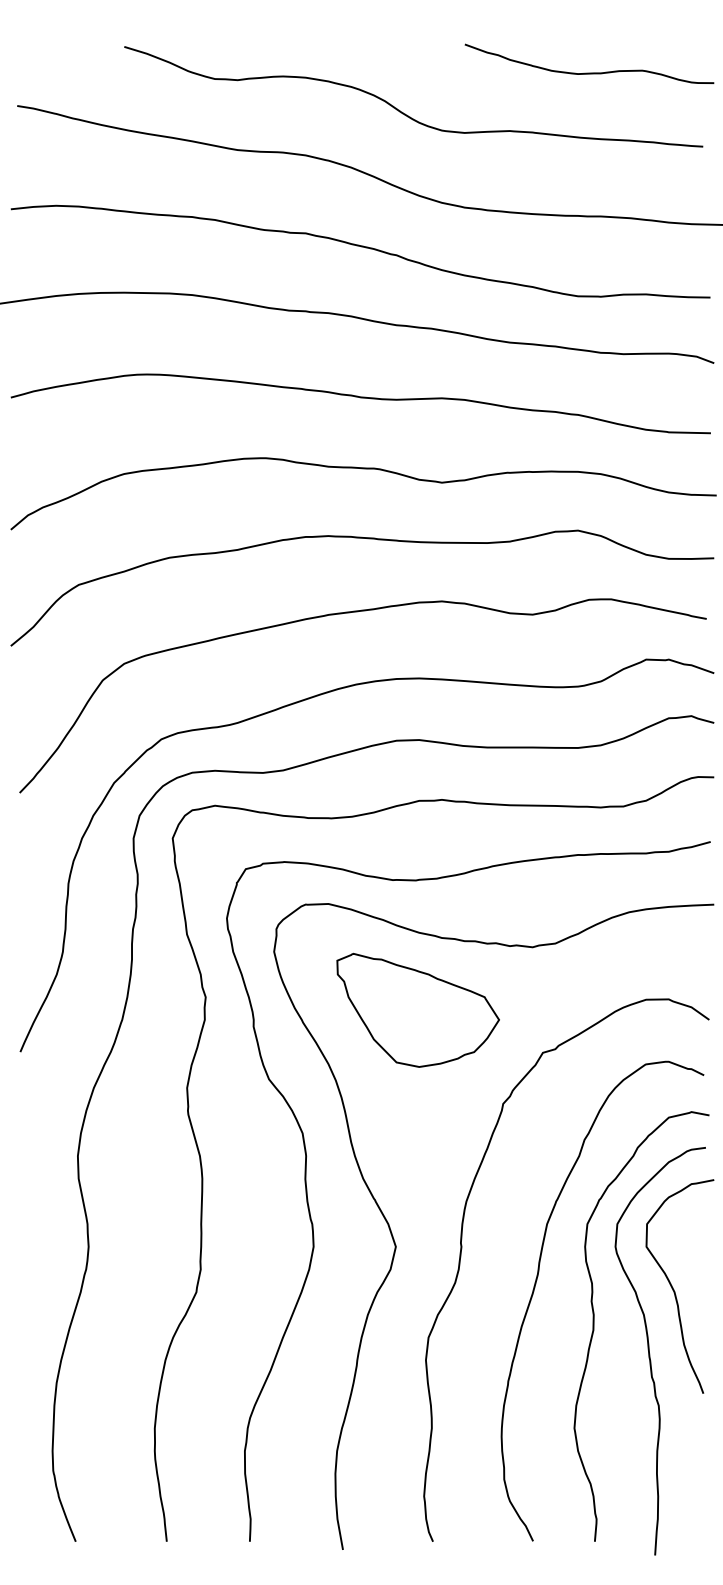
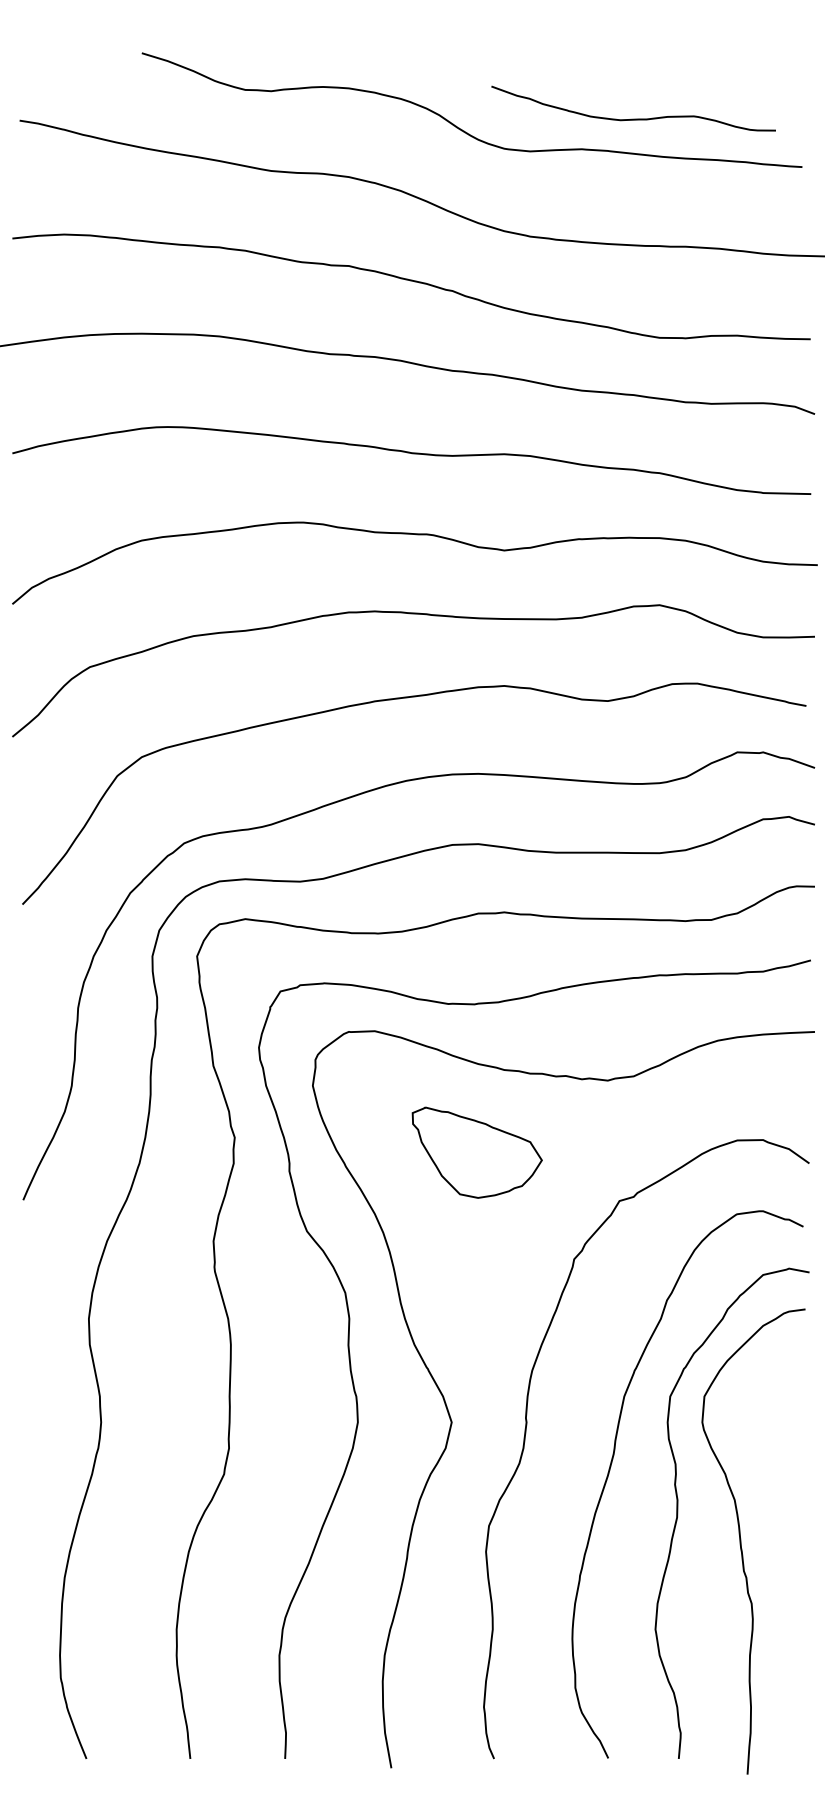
curve: (589, 72) -> (633, 118), moved
part: (418, 1010) -> (477, 1152), size x0.7
curve: (674, 1289) -> (769, 1471), removed

